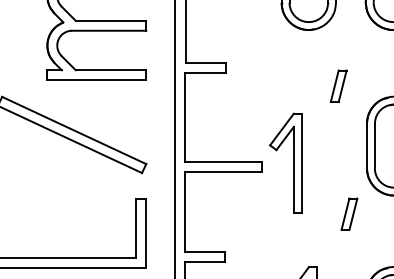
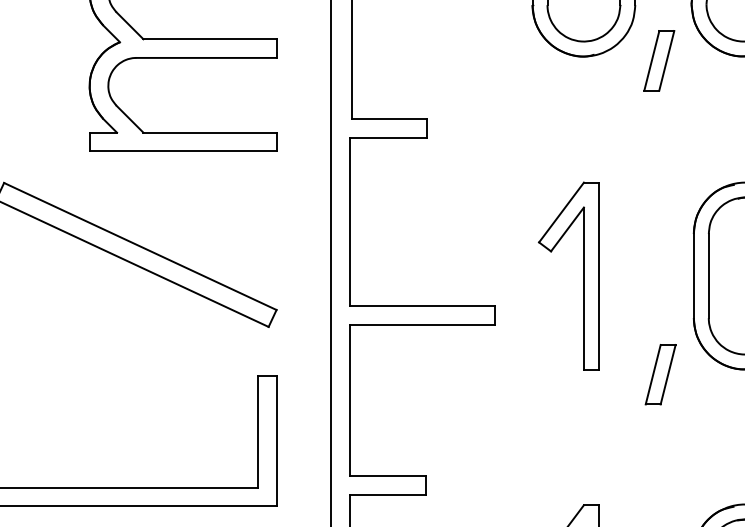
part: (338, 85) -> (658, 59), moved
part: (293, 162) -> (583, 274), moved
part: (349, 213) -> (660, 373), moved

